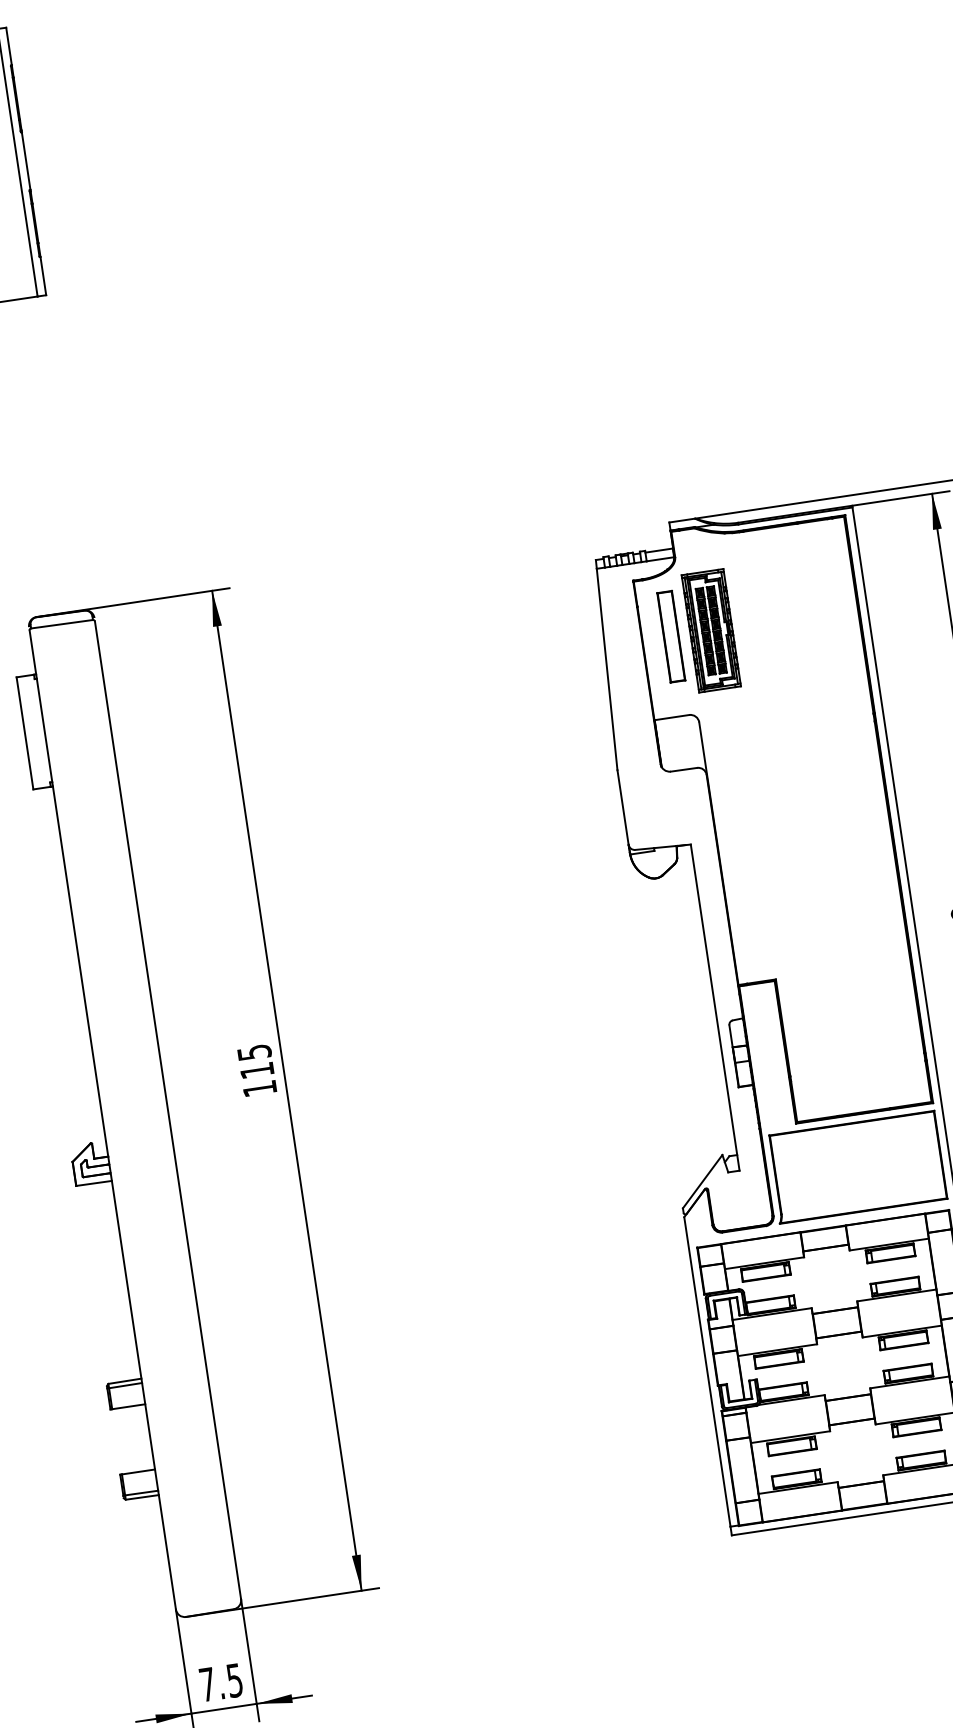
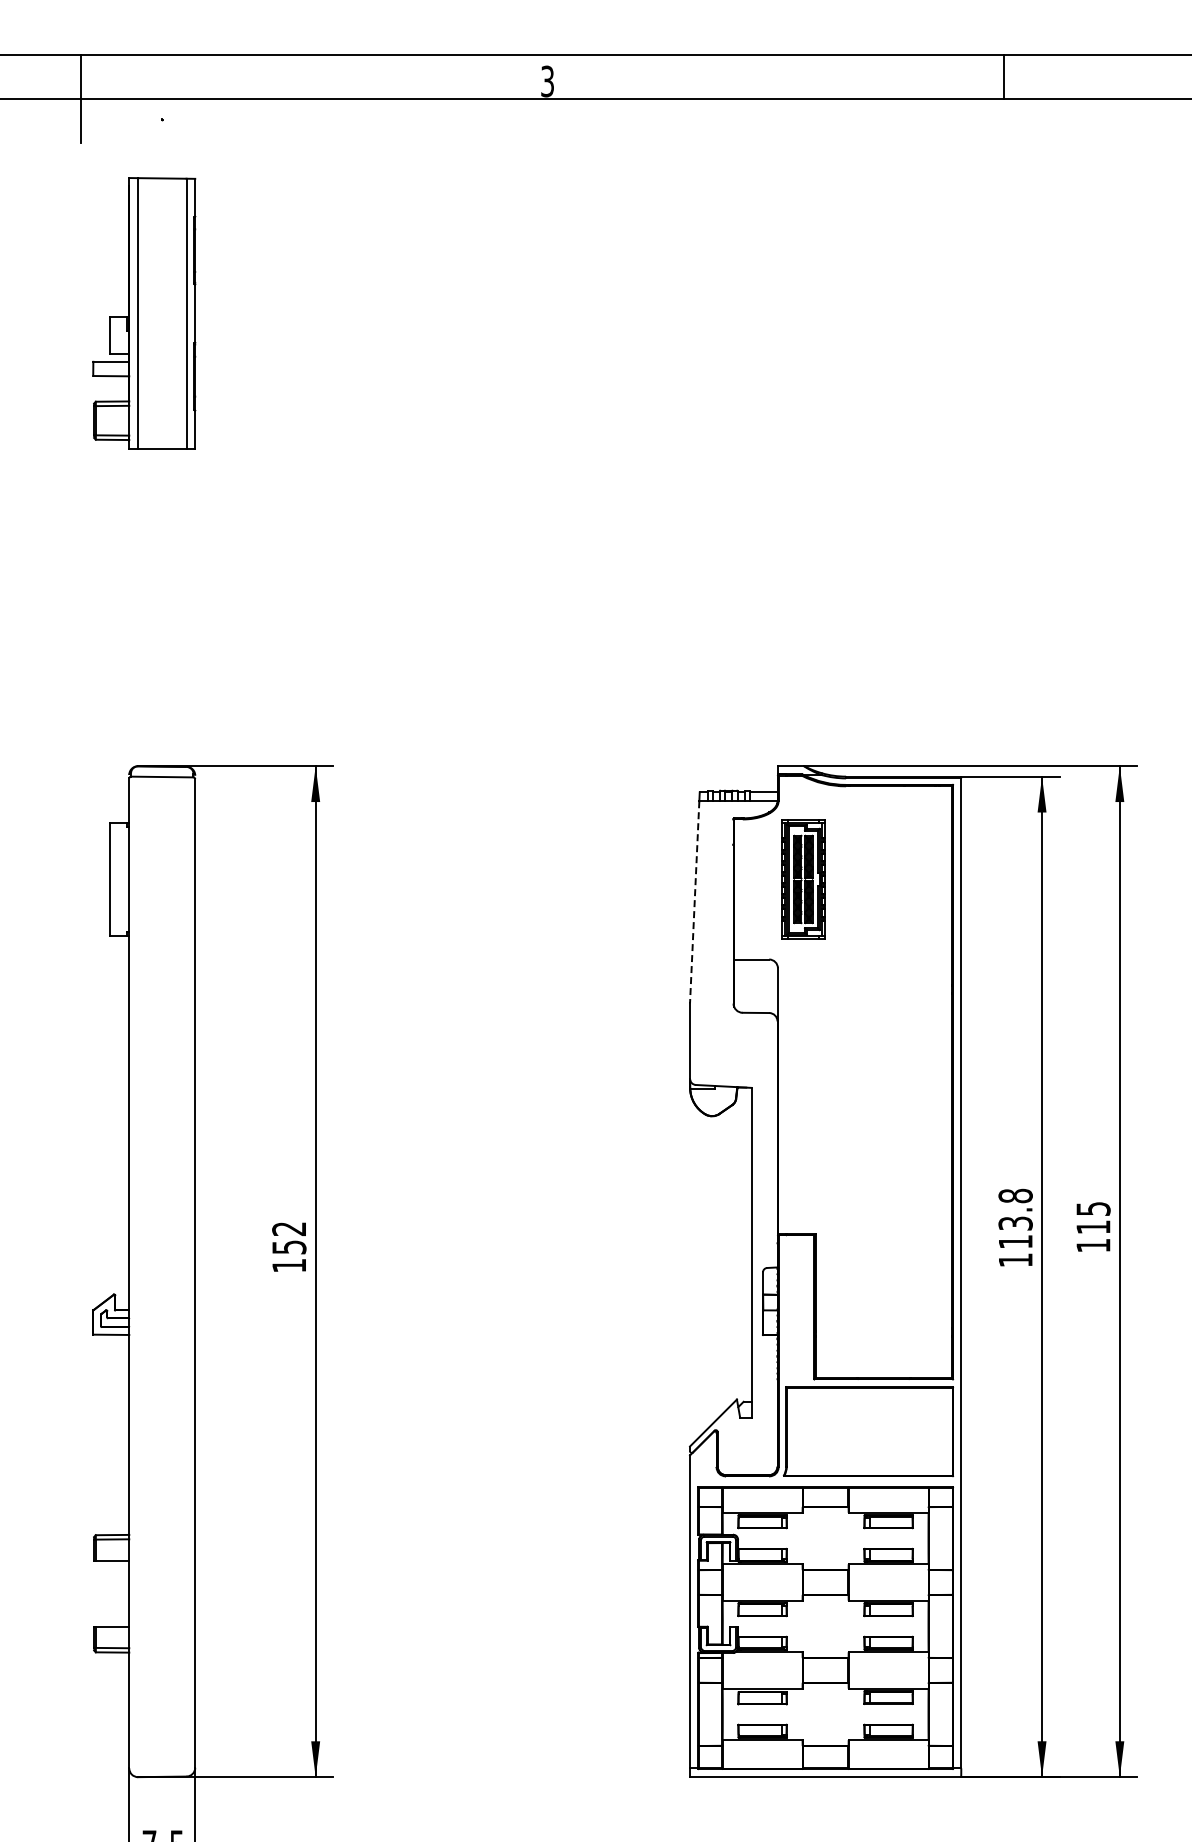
part: (670, 636) -> (762, 879), removed
line: (606, 669) -> (694, 902), solid -> dashed
text: (256, 1061) -> (289, 1238), 115 -> 152

